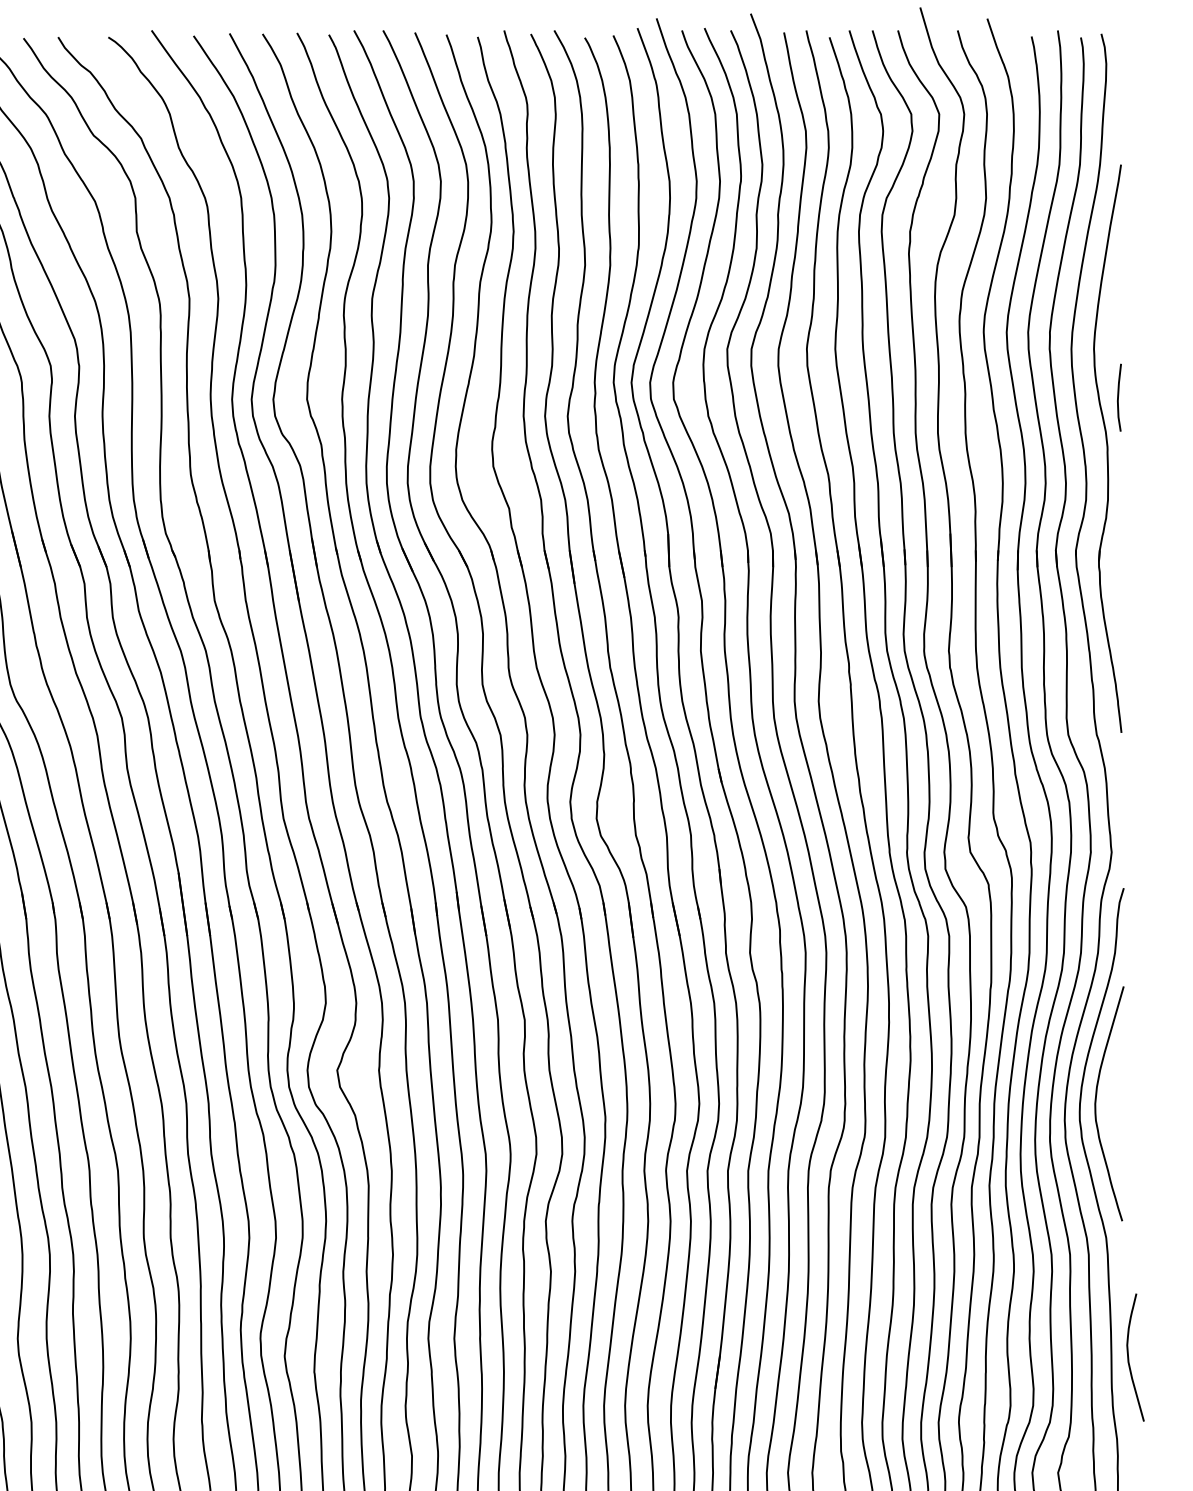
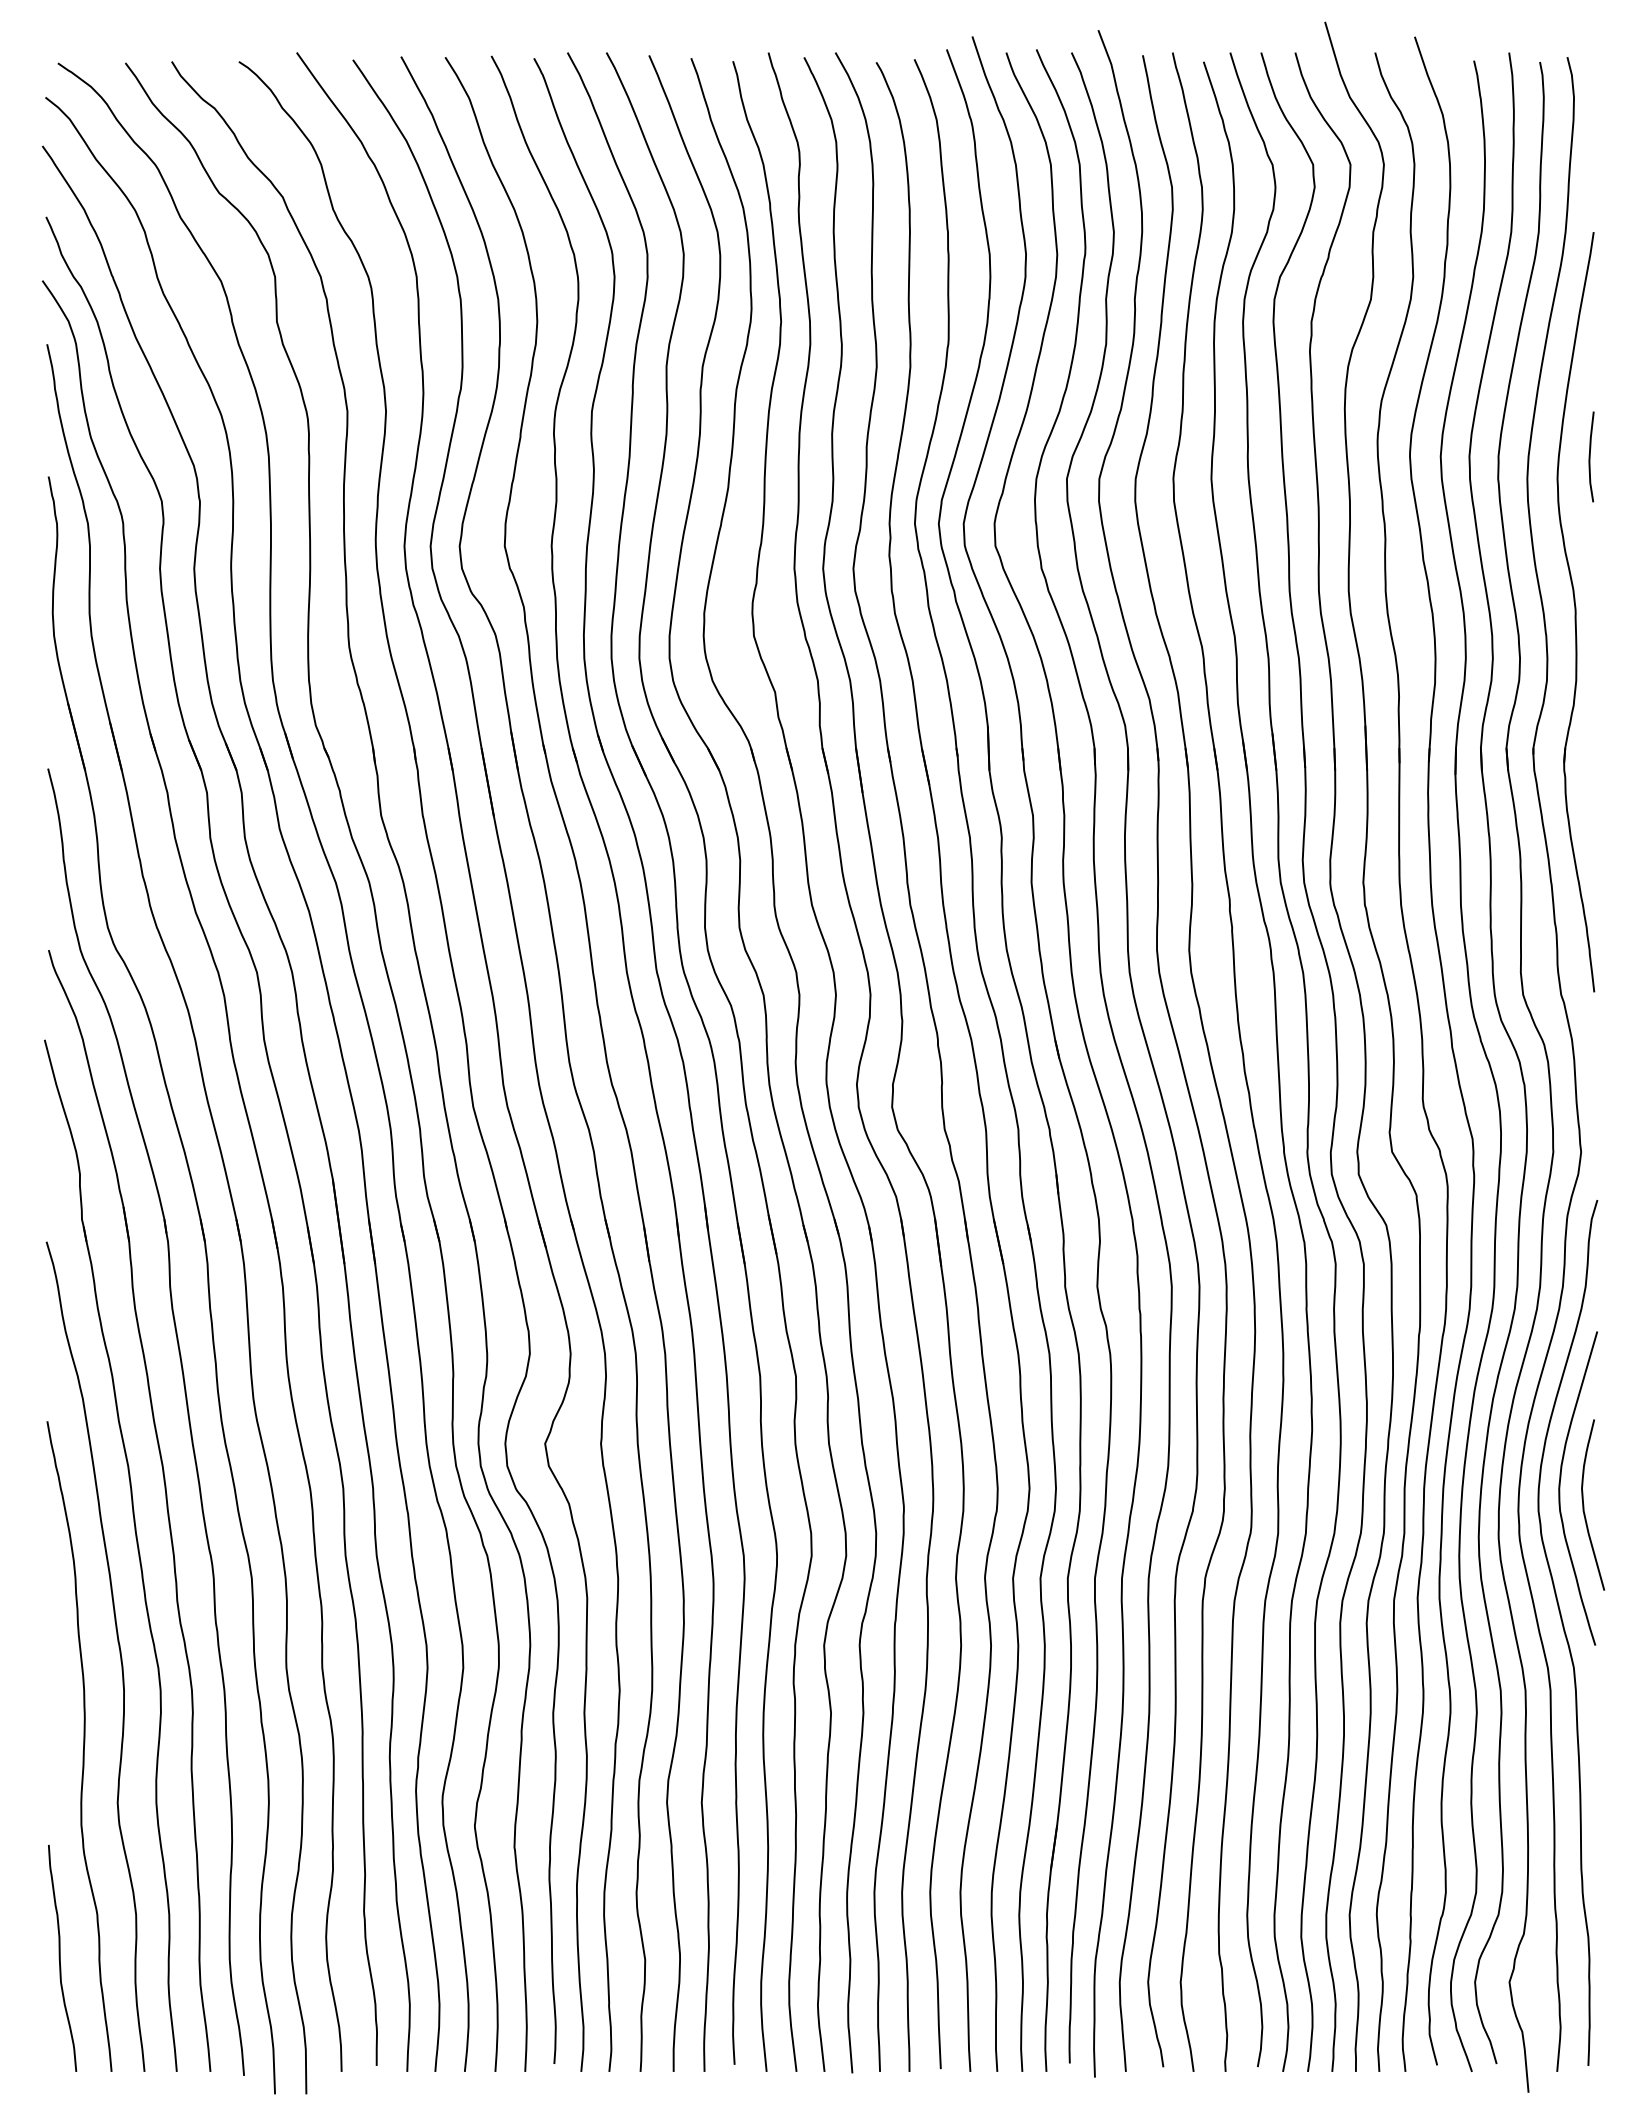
line: (1118, 397) -> (1590, 456), moved
curve: (1129, 1357) -> (1584, 1504), moved

